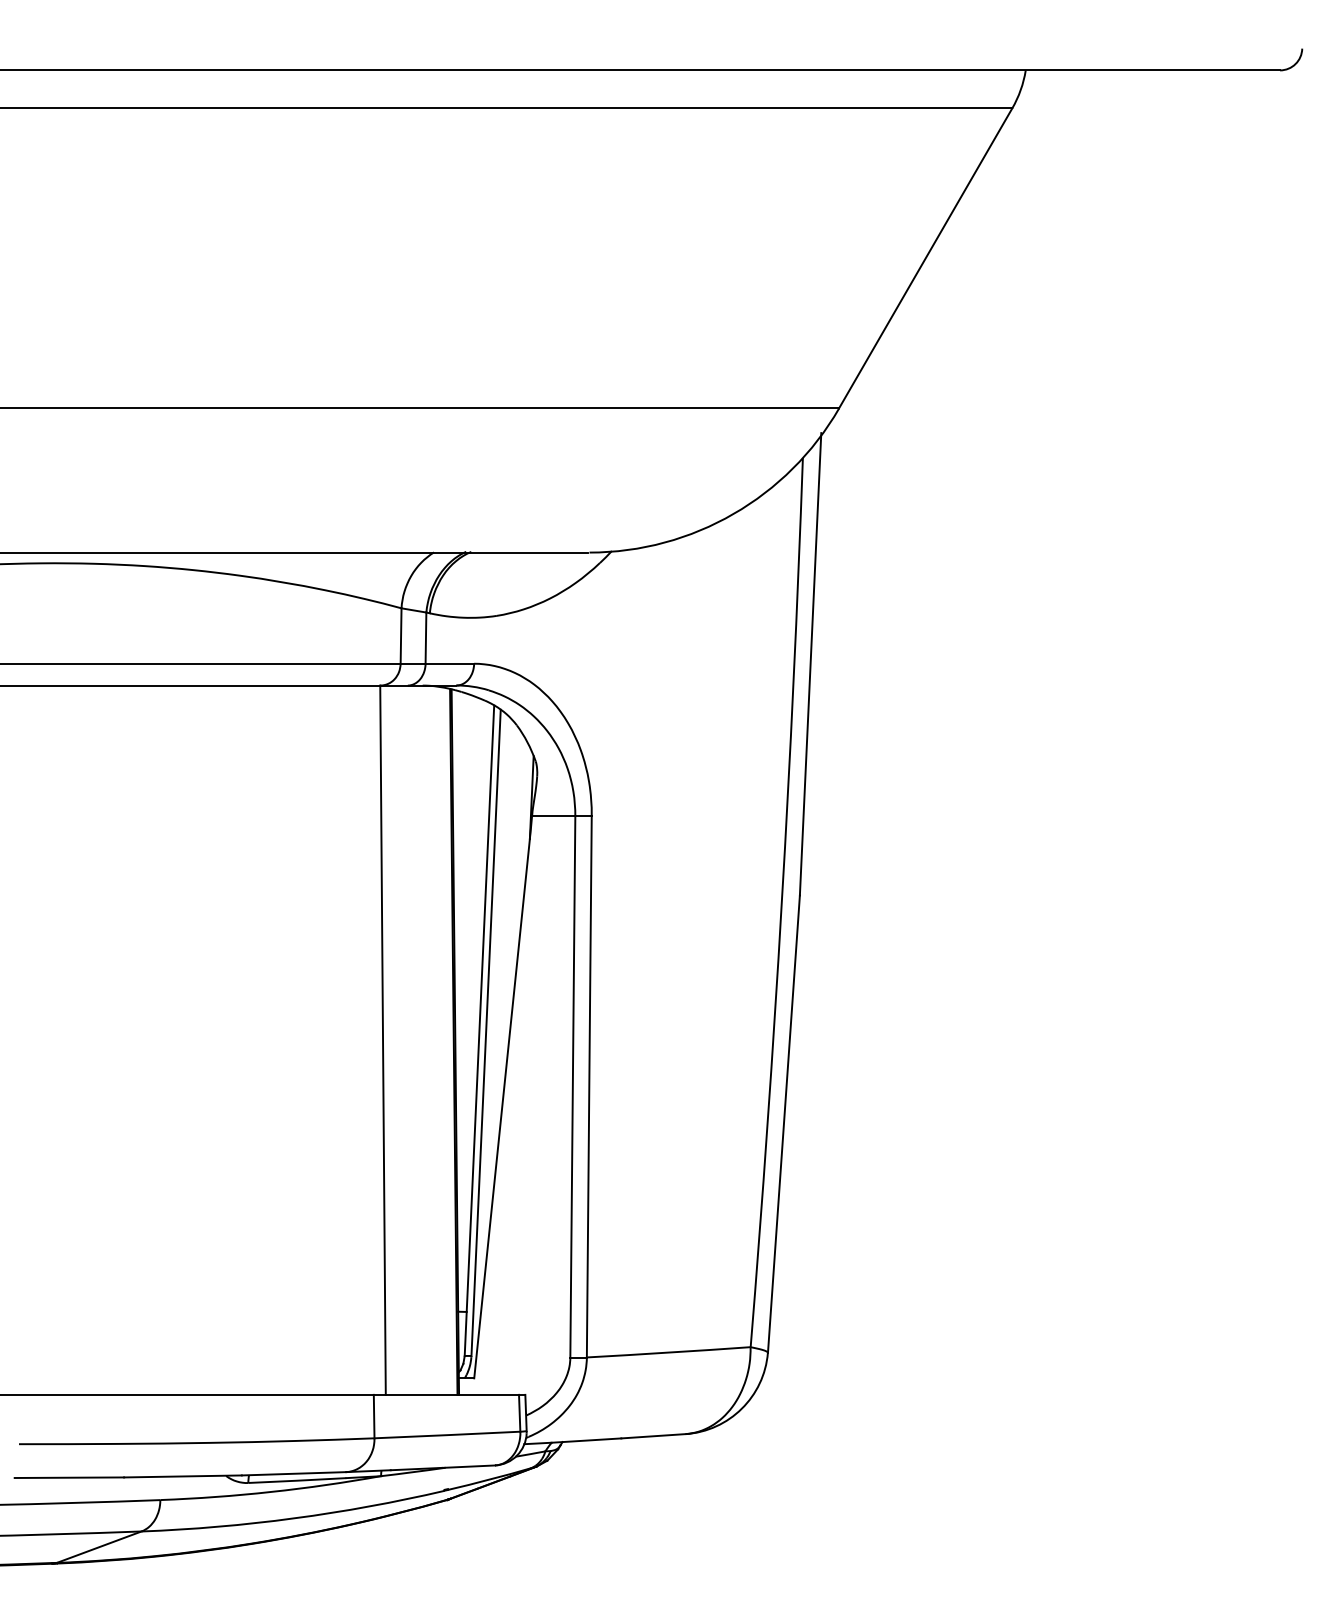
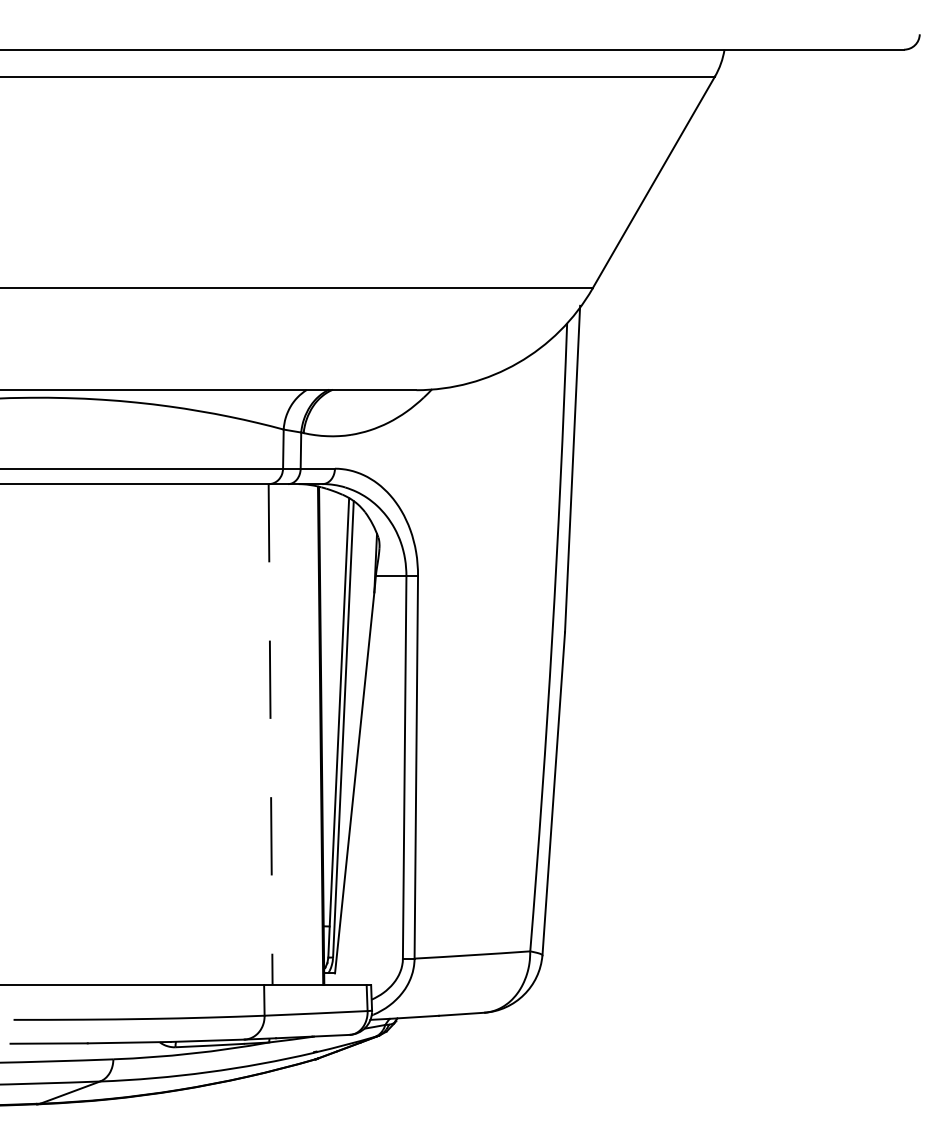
line: (382, 1041) -> (270, 735), solid -> dashed

